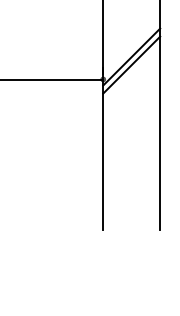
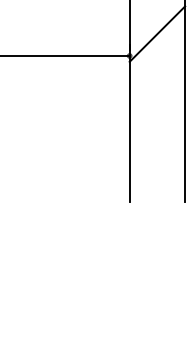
line: (131, 64) -> (157, 41), removed

